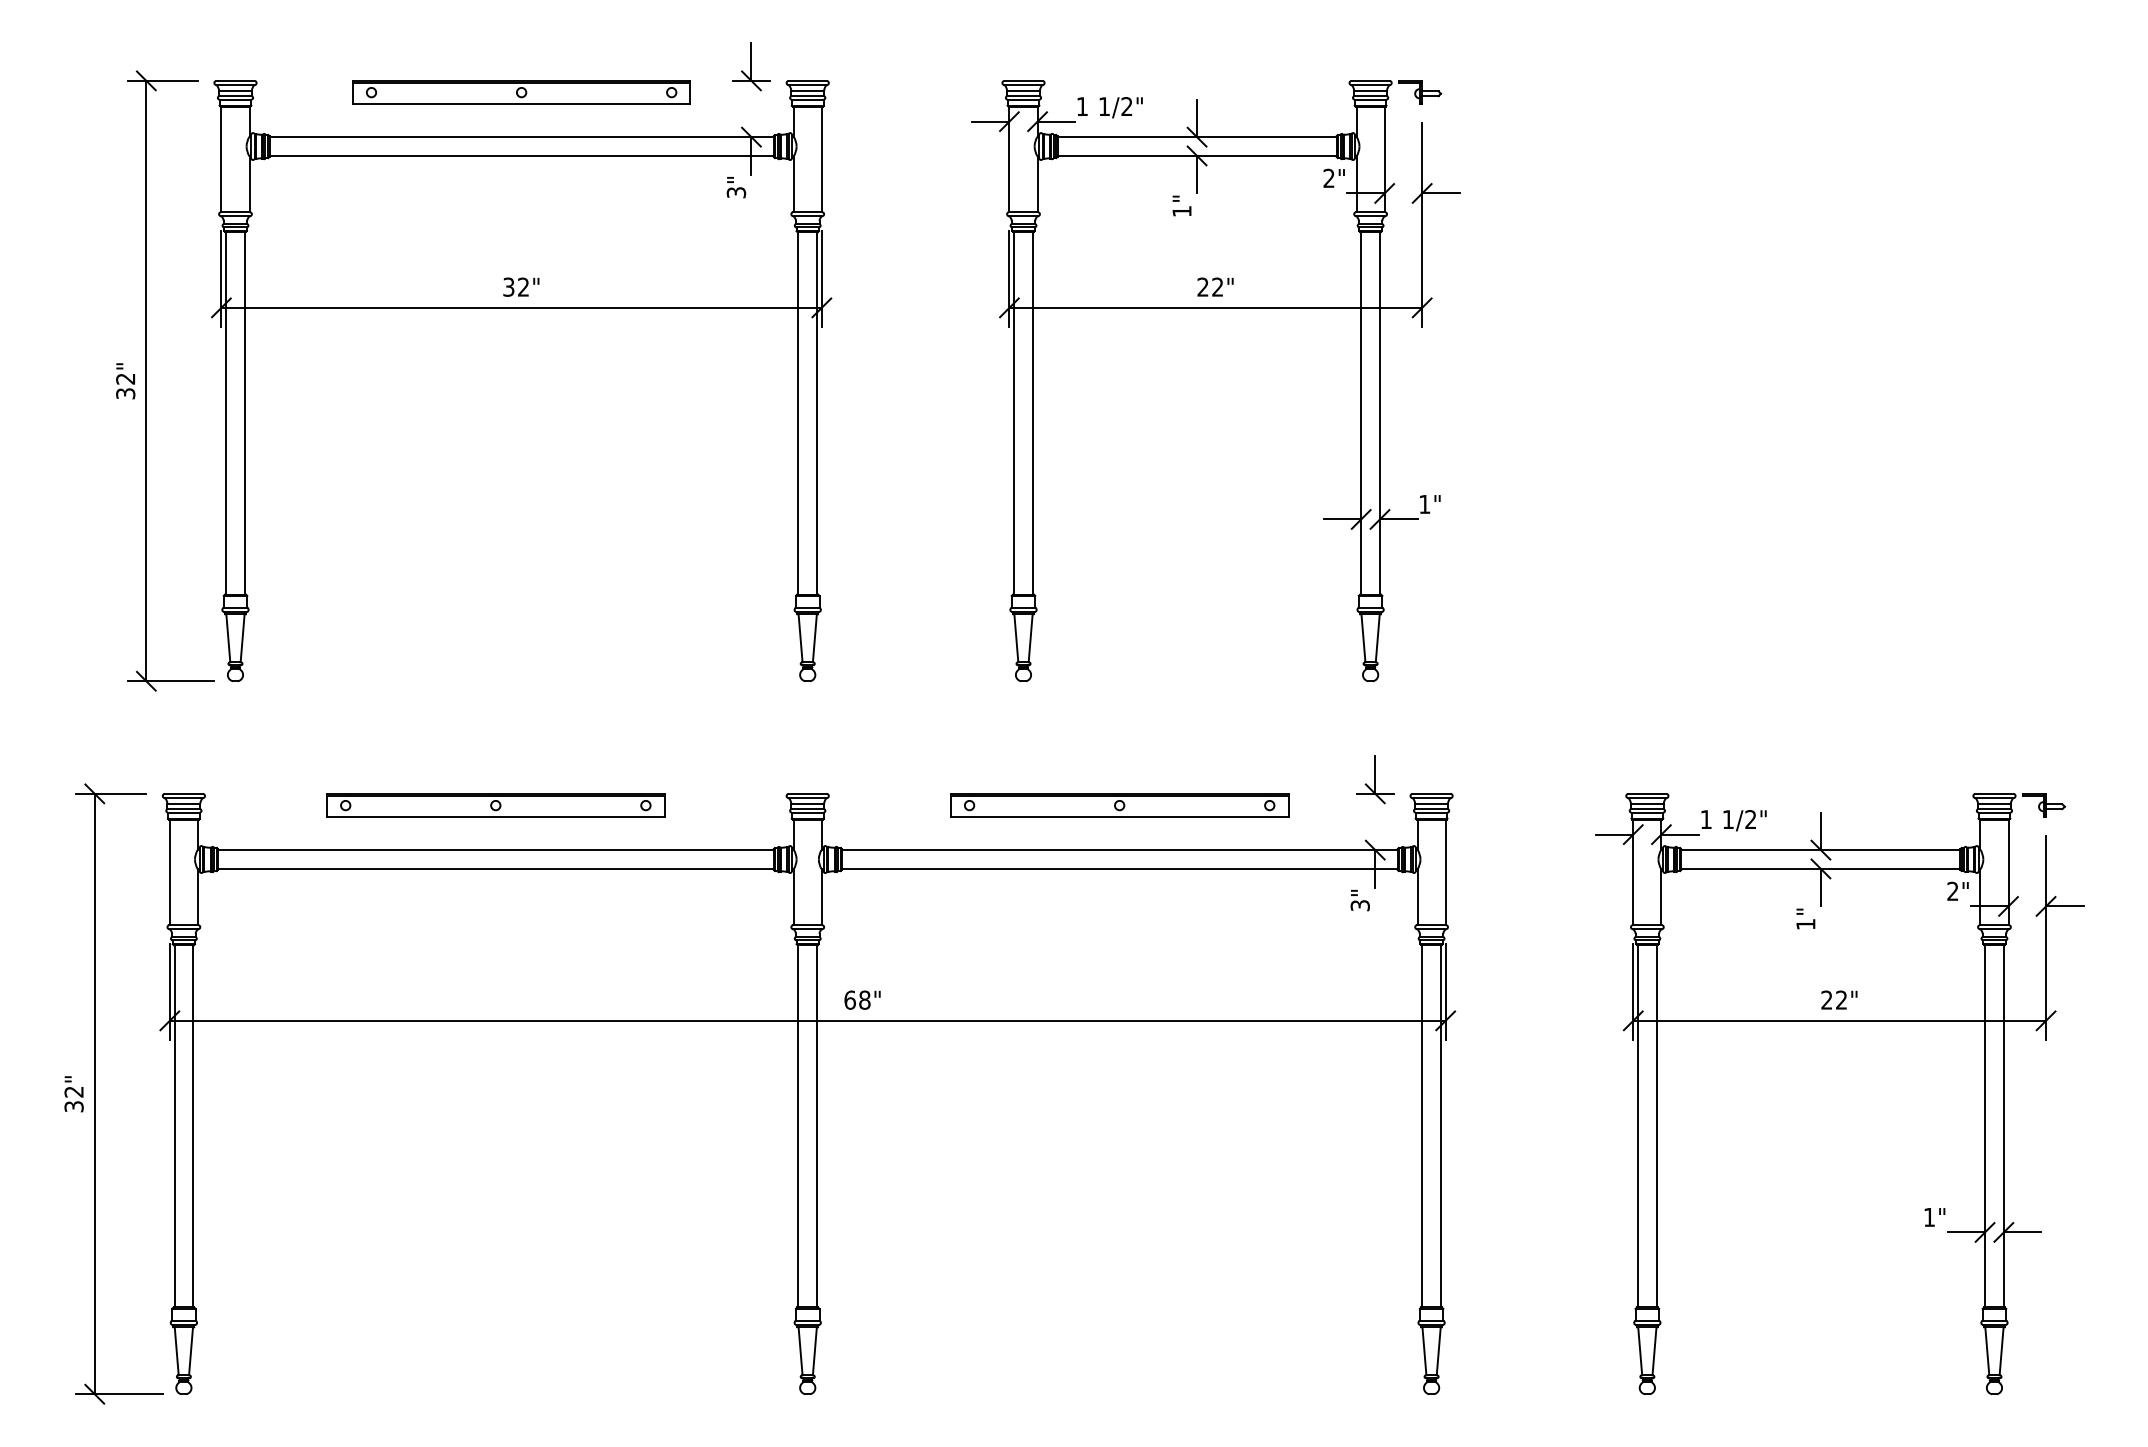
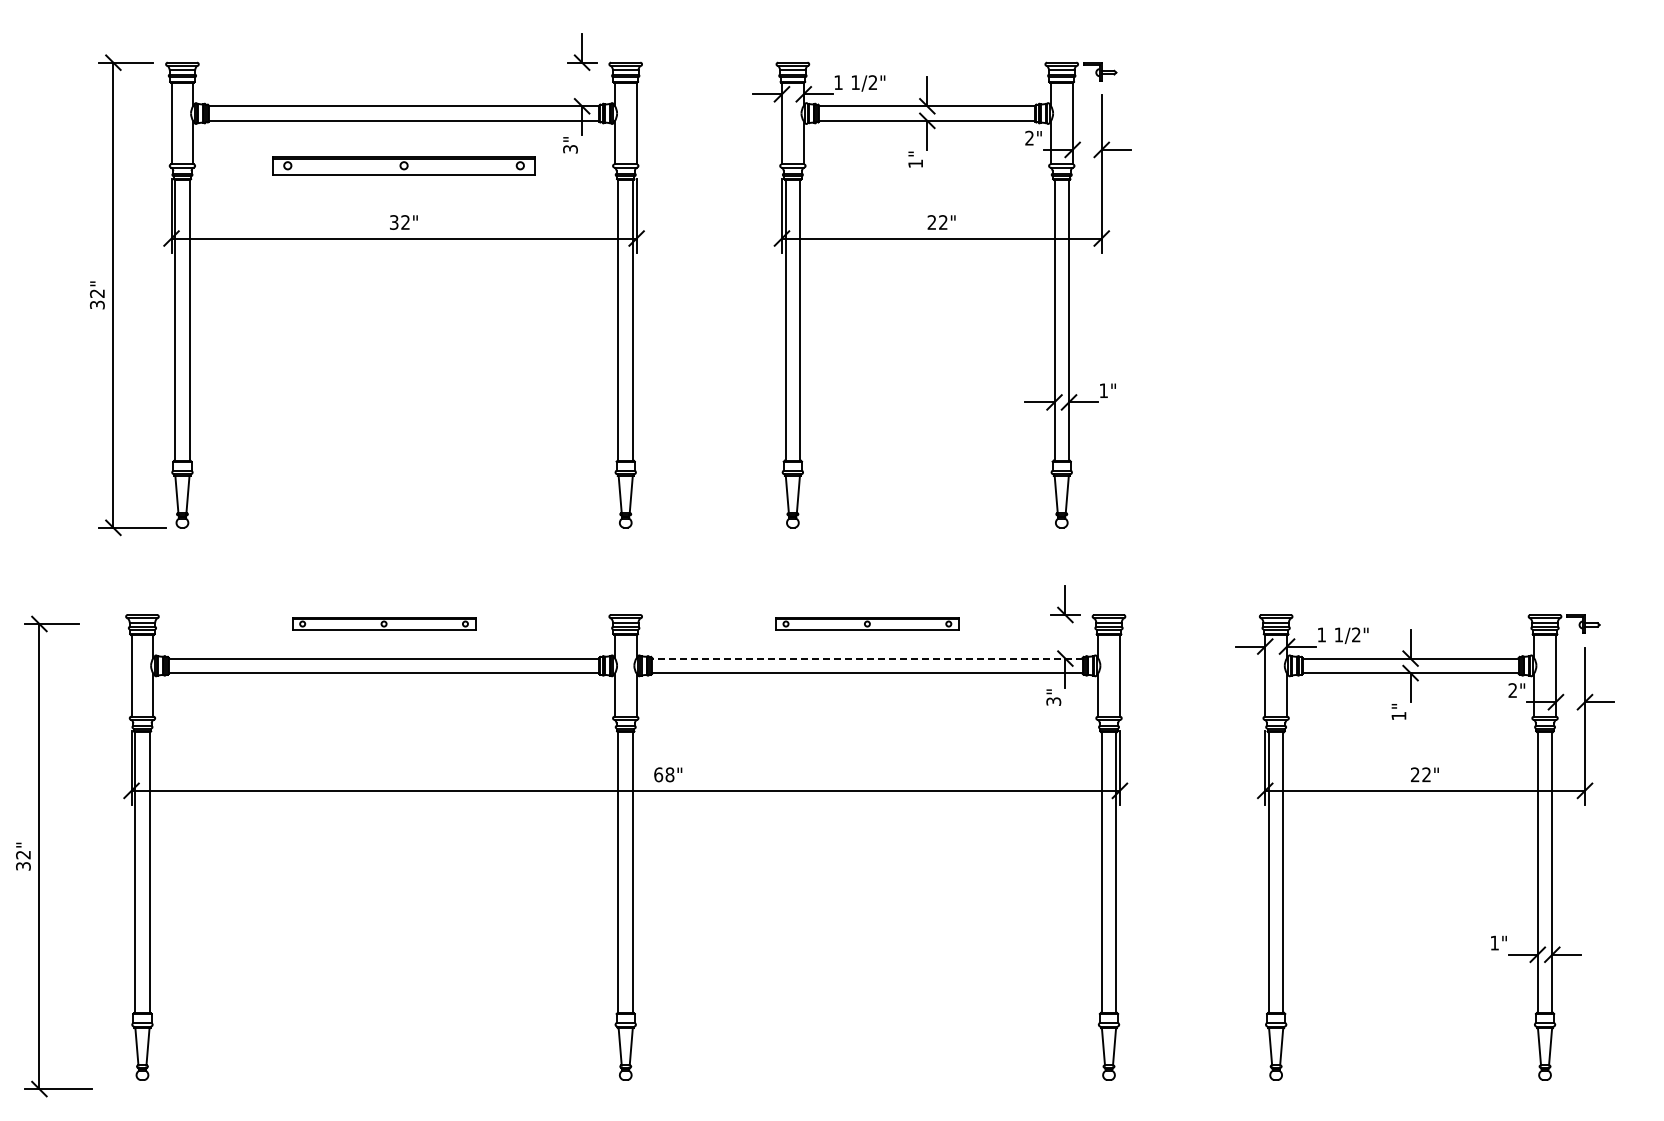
part: (520, 92) -> (403, 165), moved
part: (495, 804) -> (383, 623), size x0.7
part: (1119, 804) -> (867, 623), size x0.7
line: (1118, 850) -> (866, 658), solid -> dashed
part: (94, 1093) -> (39, 856), moved

